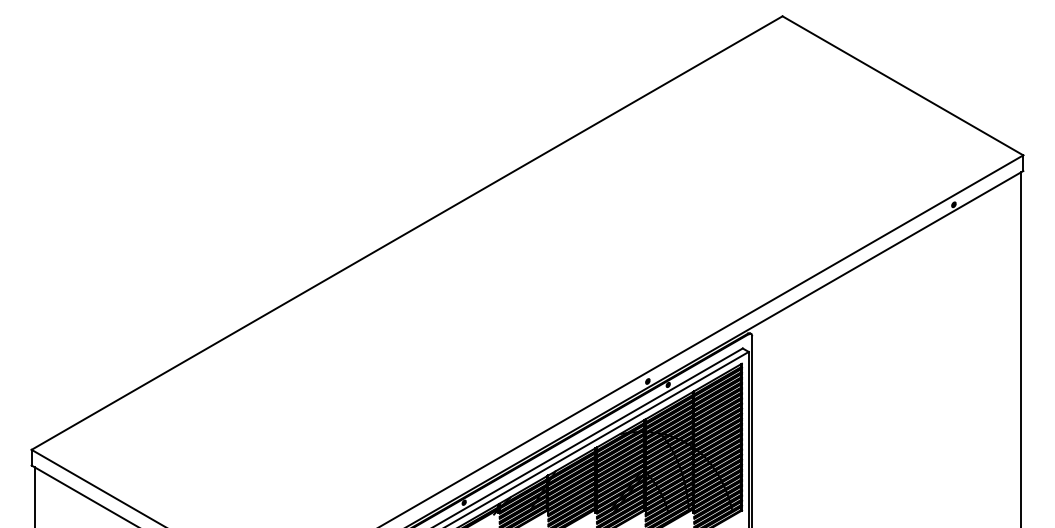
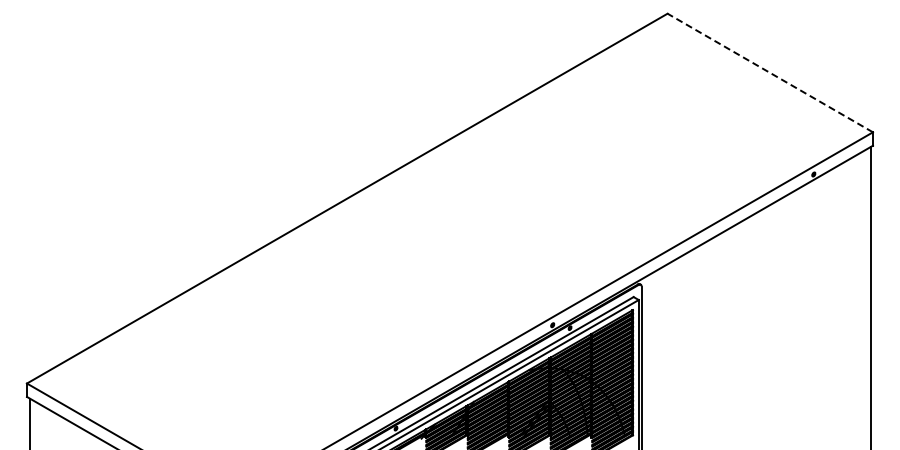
line: (903, 86) -> (770, 73), solid -> dashed

